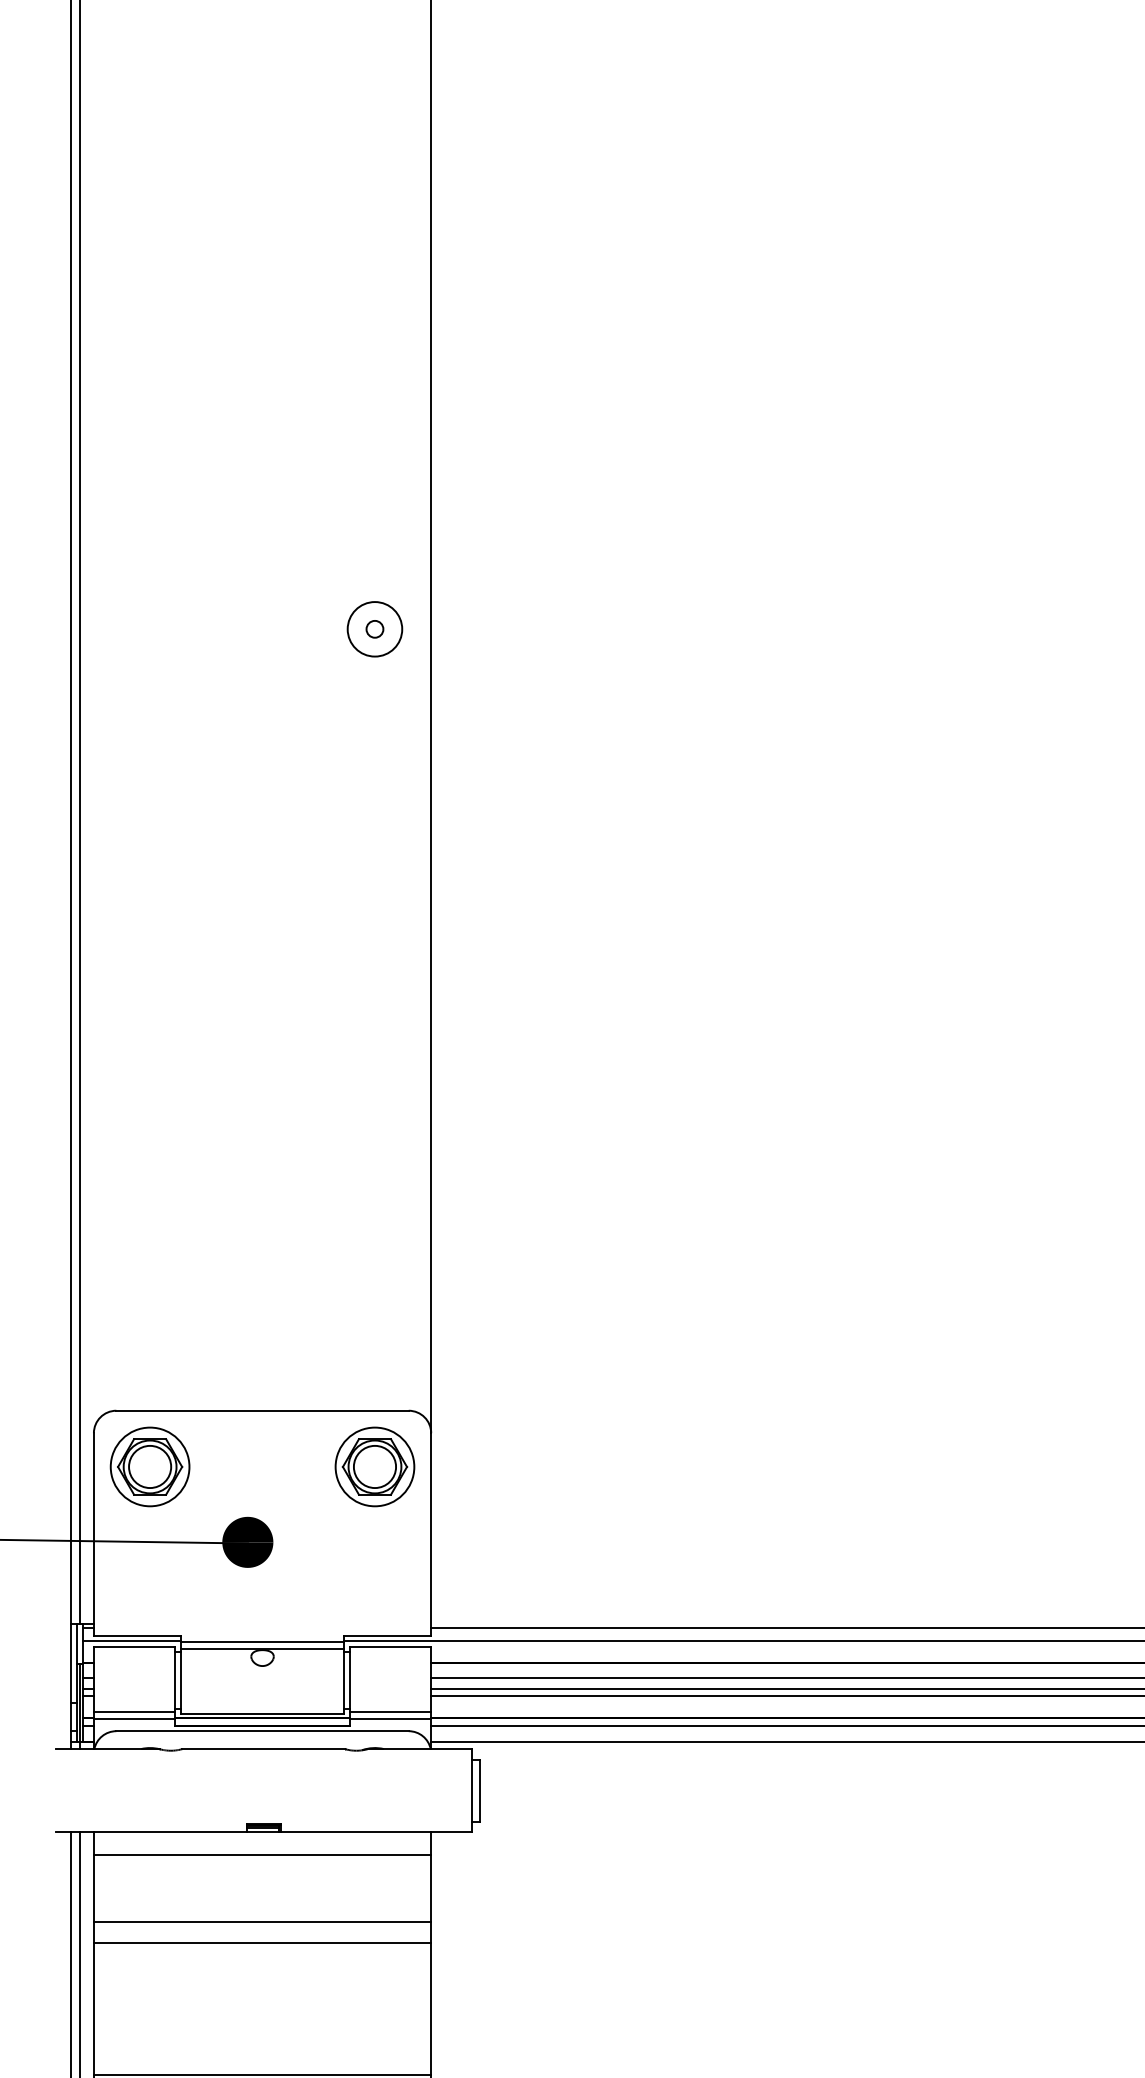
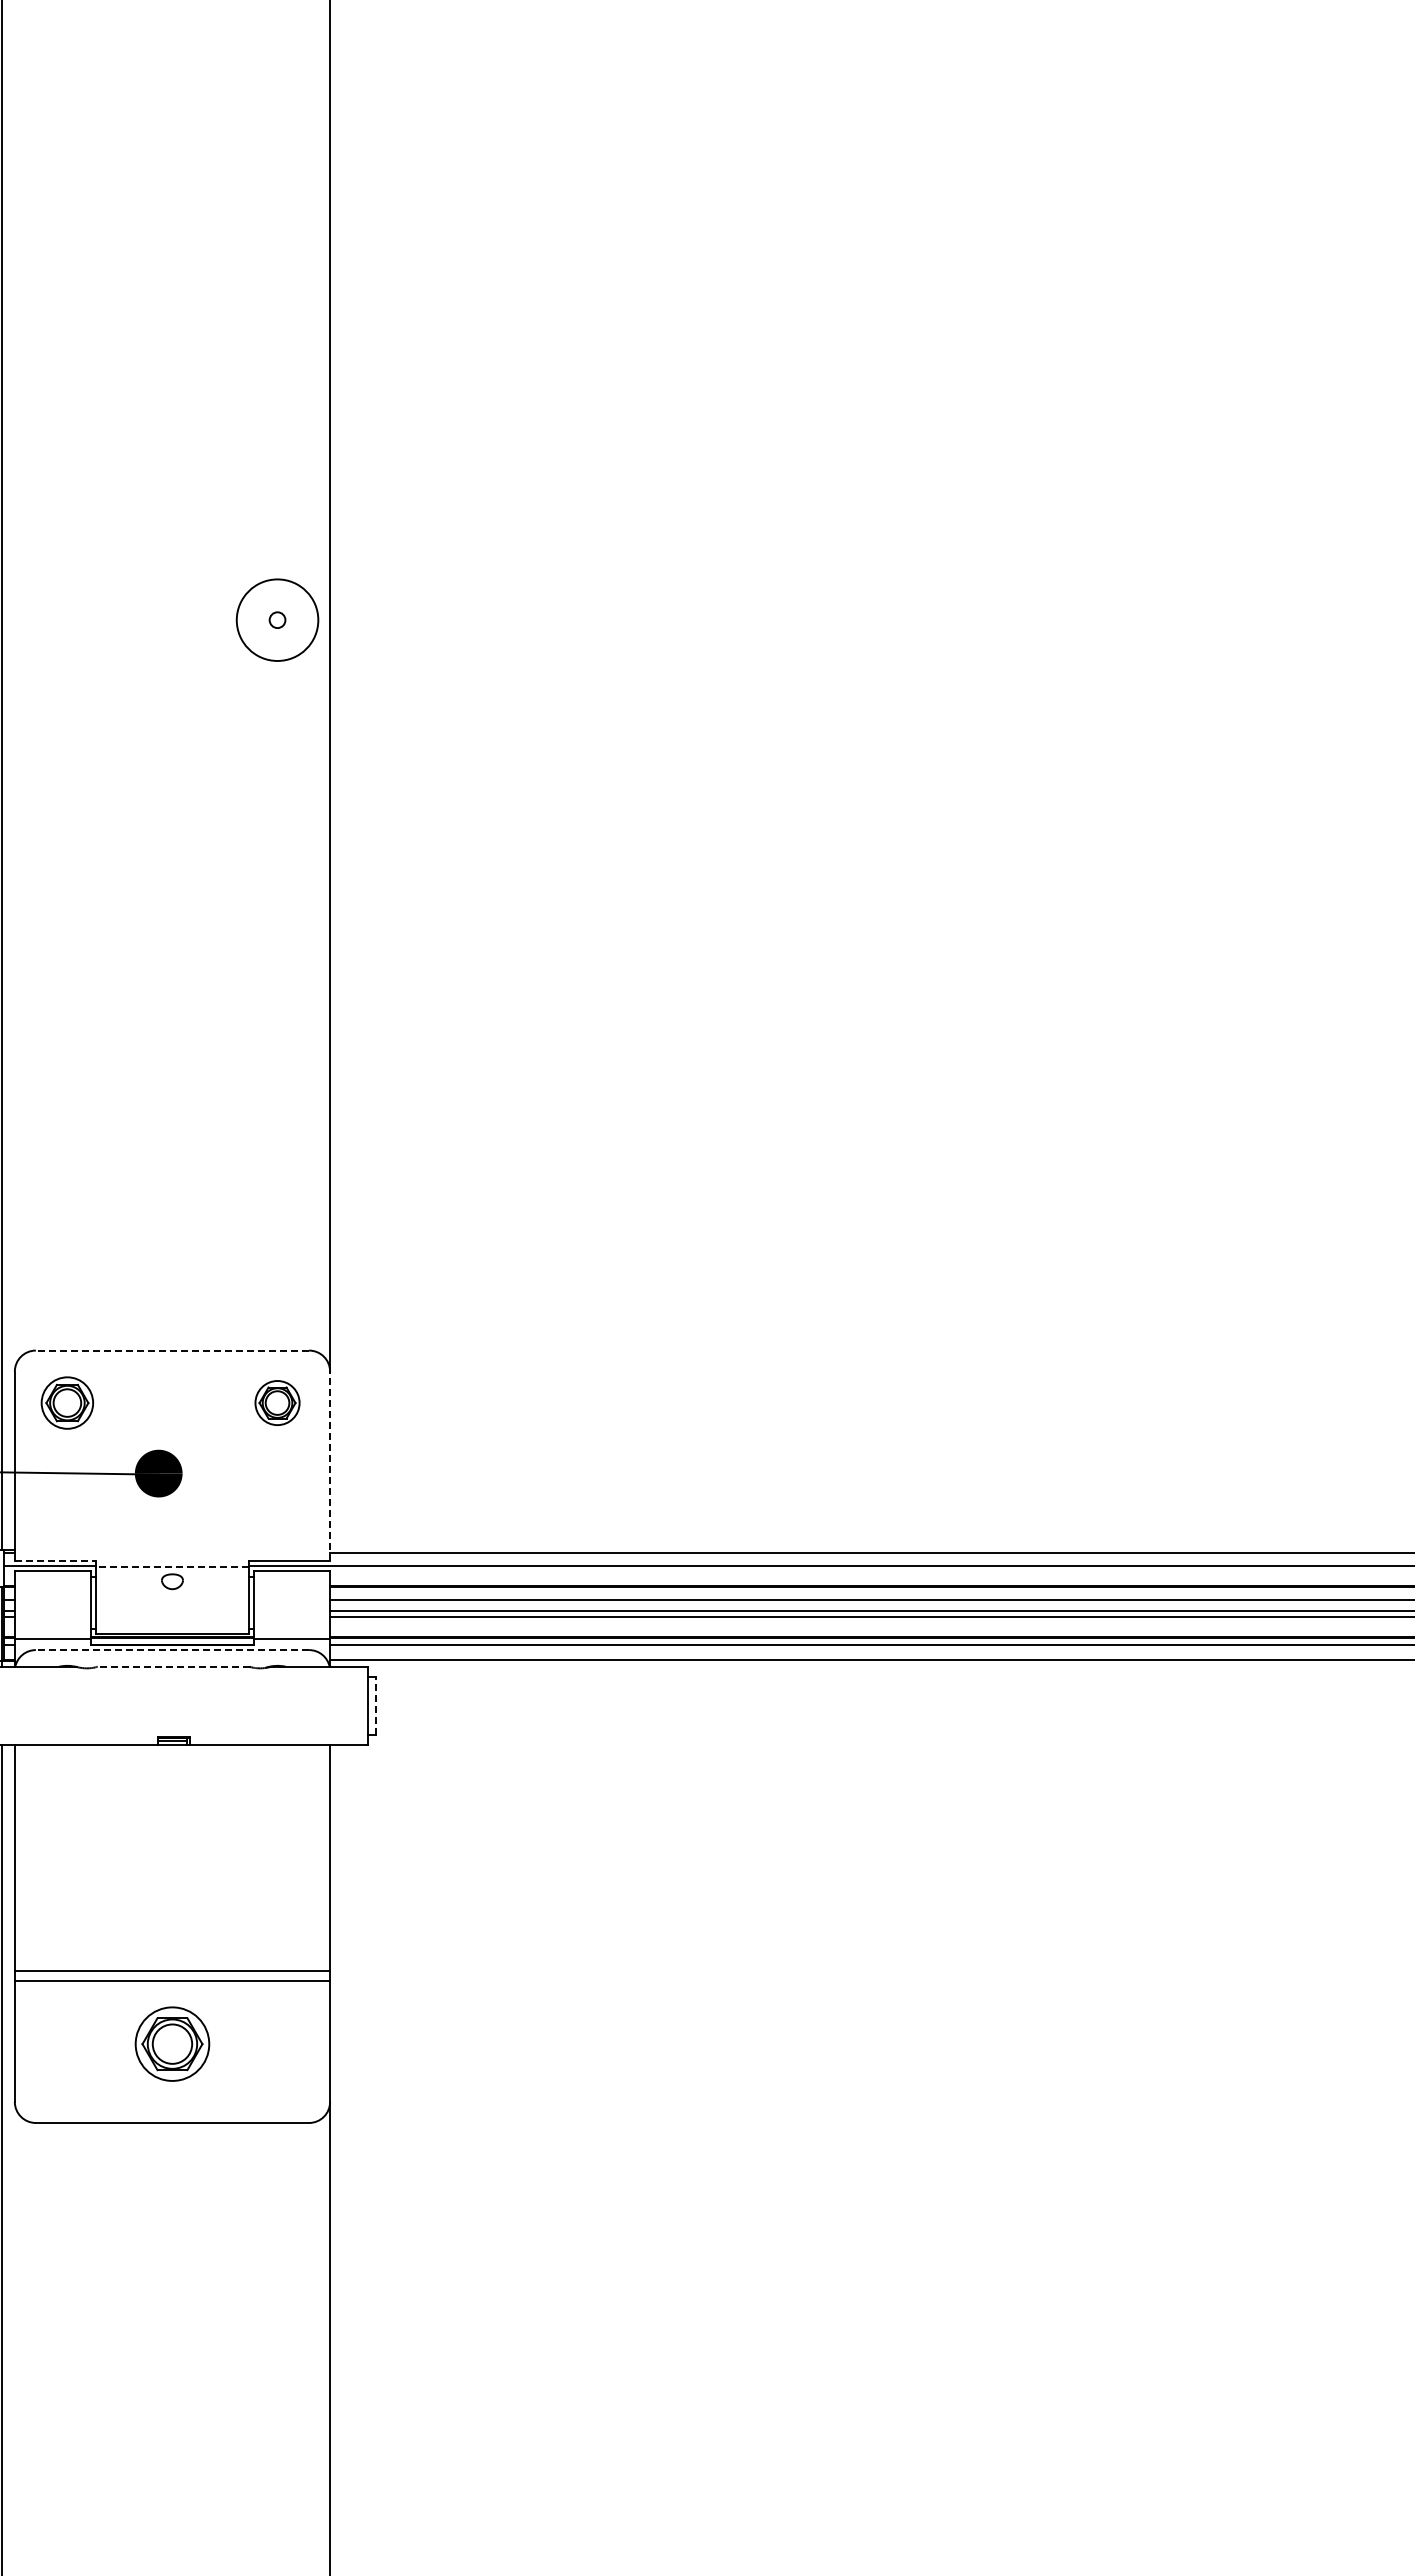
circle: (374, 628) -> (277, 619), size x1.6
line: (262, 1410) -> (172, 1350), solid -> dashed
part: (150, 1466) -> (67, 1402), size x0.7
part: (374, 1466) -> (277, 1402), size x0.6
line: (431, 1534) -> (330, 1466), solid -> dashed
line: (137, 1635) -> (55, 1560), solid -> dashed
line: (261, 1641) -> (171, 1566), solid -> dashed
line: (262, 1649) -> (172, 1573), removed
line: (134, 1712) -> (52, 1632), removed
line: (389, 1712) -> (291, 1632), removed
line: (262, 1731) -> (172, 1650), solid -> dashed
line: (263, 1748) -> (173, 1666), solid -> dashed
line: (479, 1790) -> (375, 1705), solid -> dashed
line: (262, 1854) -> (172, 1765), removed
line: (262, 1922) -> (172, 1828), removed
line: (262, 1943) -> (172, 1848), removed

